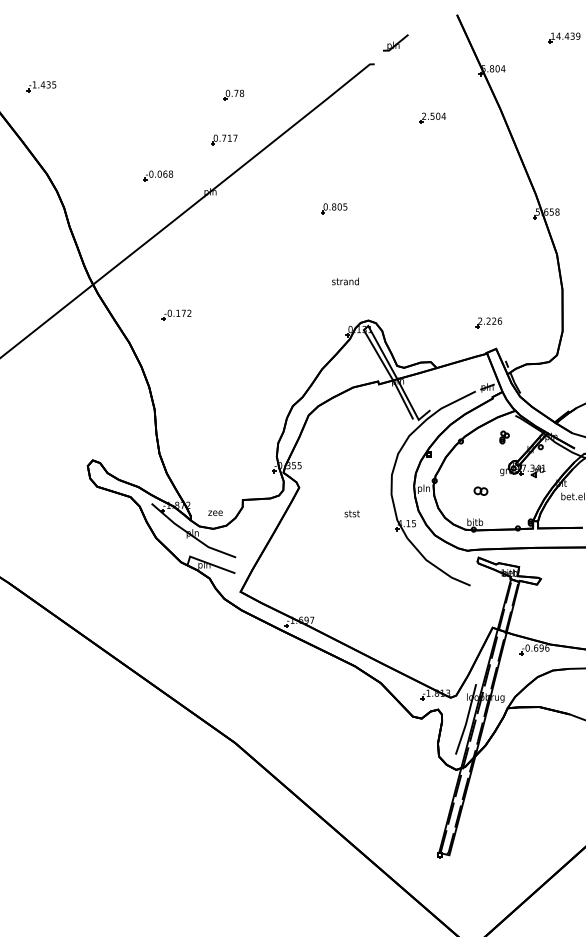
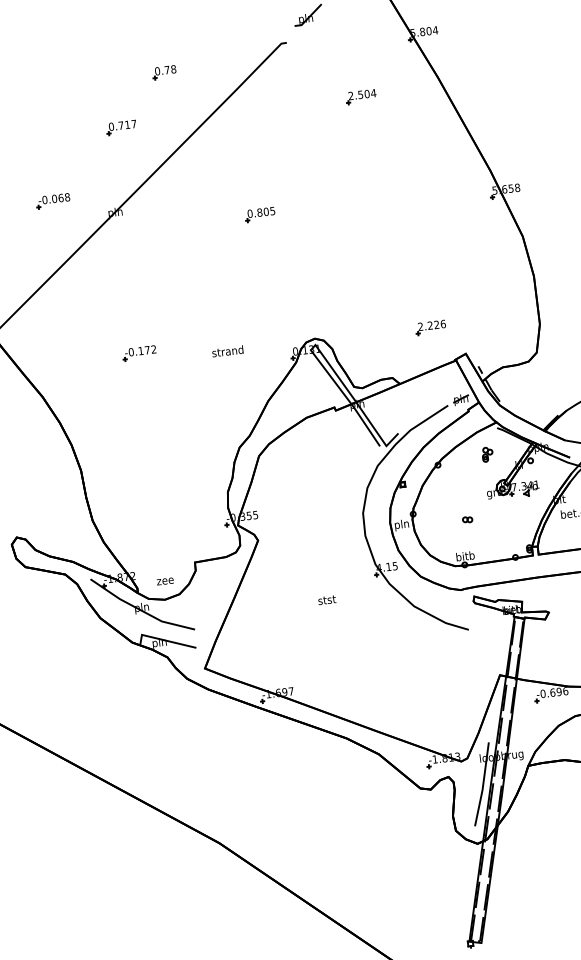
part: (233, 94) -> (164, 71), moved
part: (224, 139) -> (121, 127), moved
text: (345, 281) -> (227, 351), moved
part: (176, 314) -> (139, 352), moved
part: (488, 322) -> (430, 327), moved
part: (480, 491) -> (467, 520), size x0.62
text: (351, 513) -> (326, 599), moved

